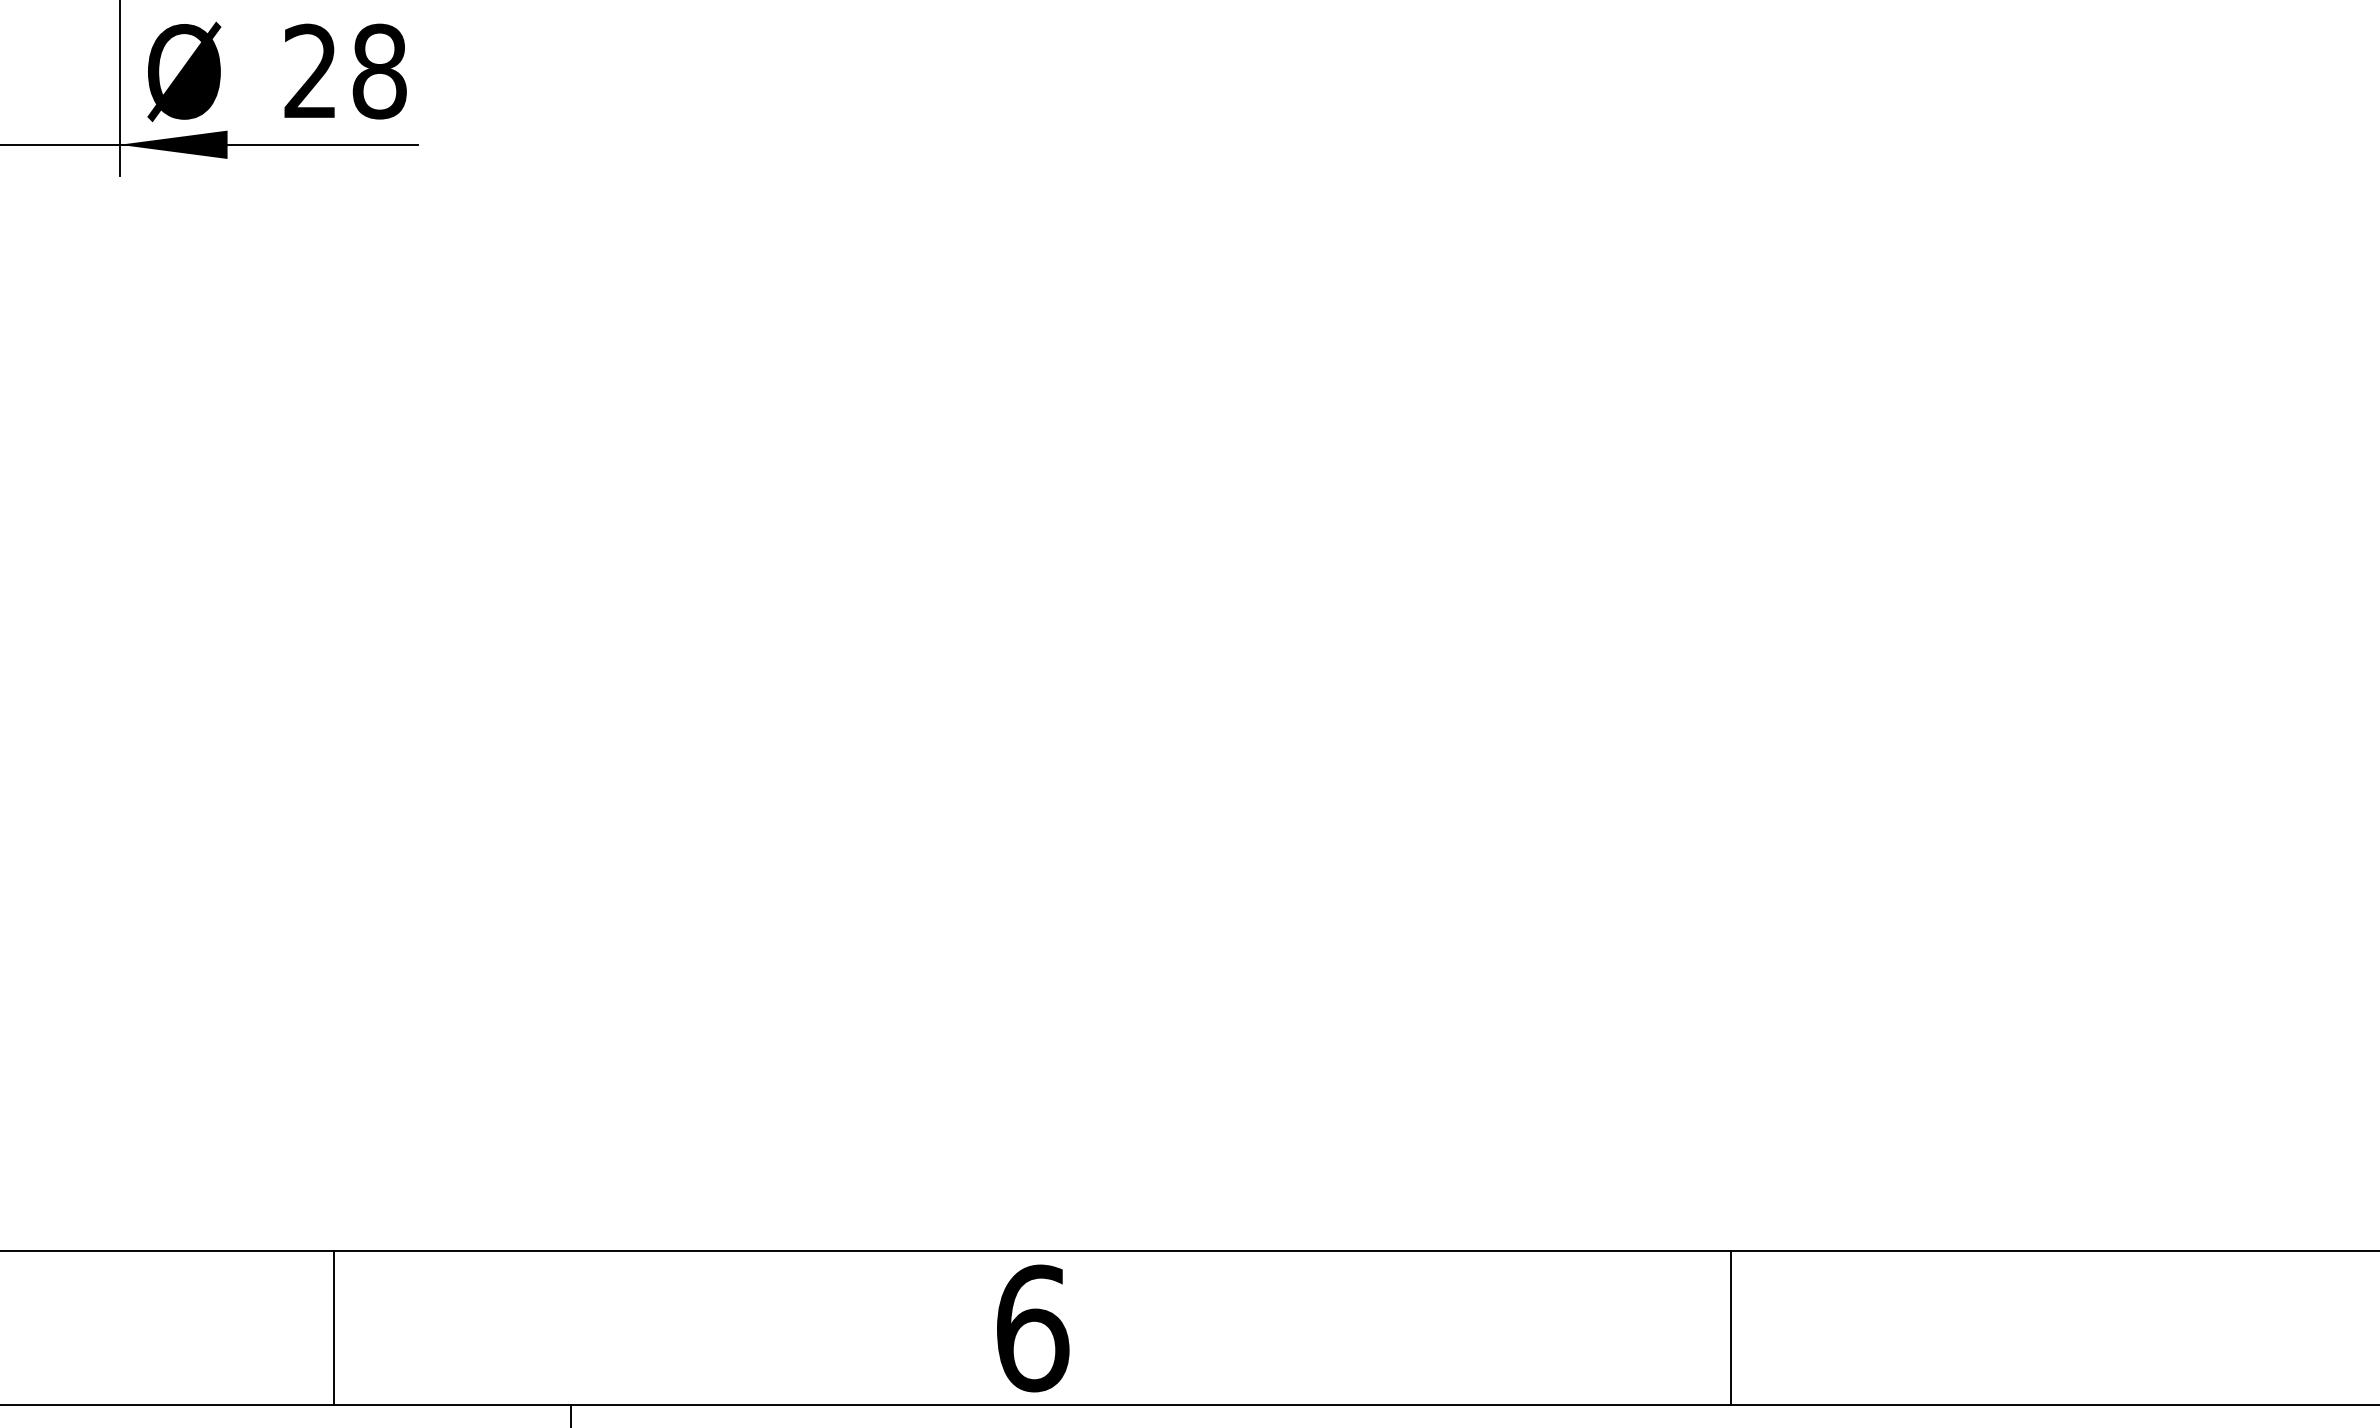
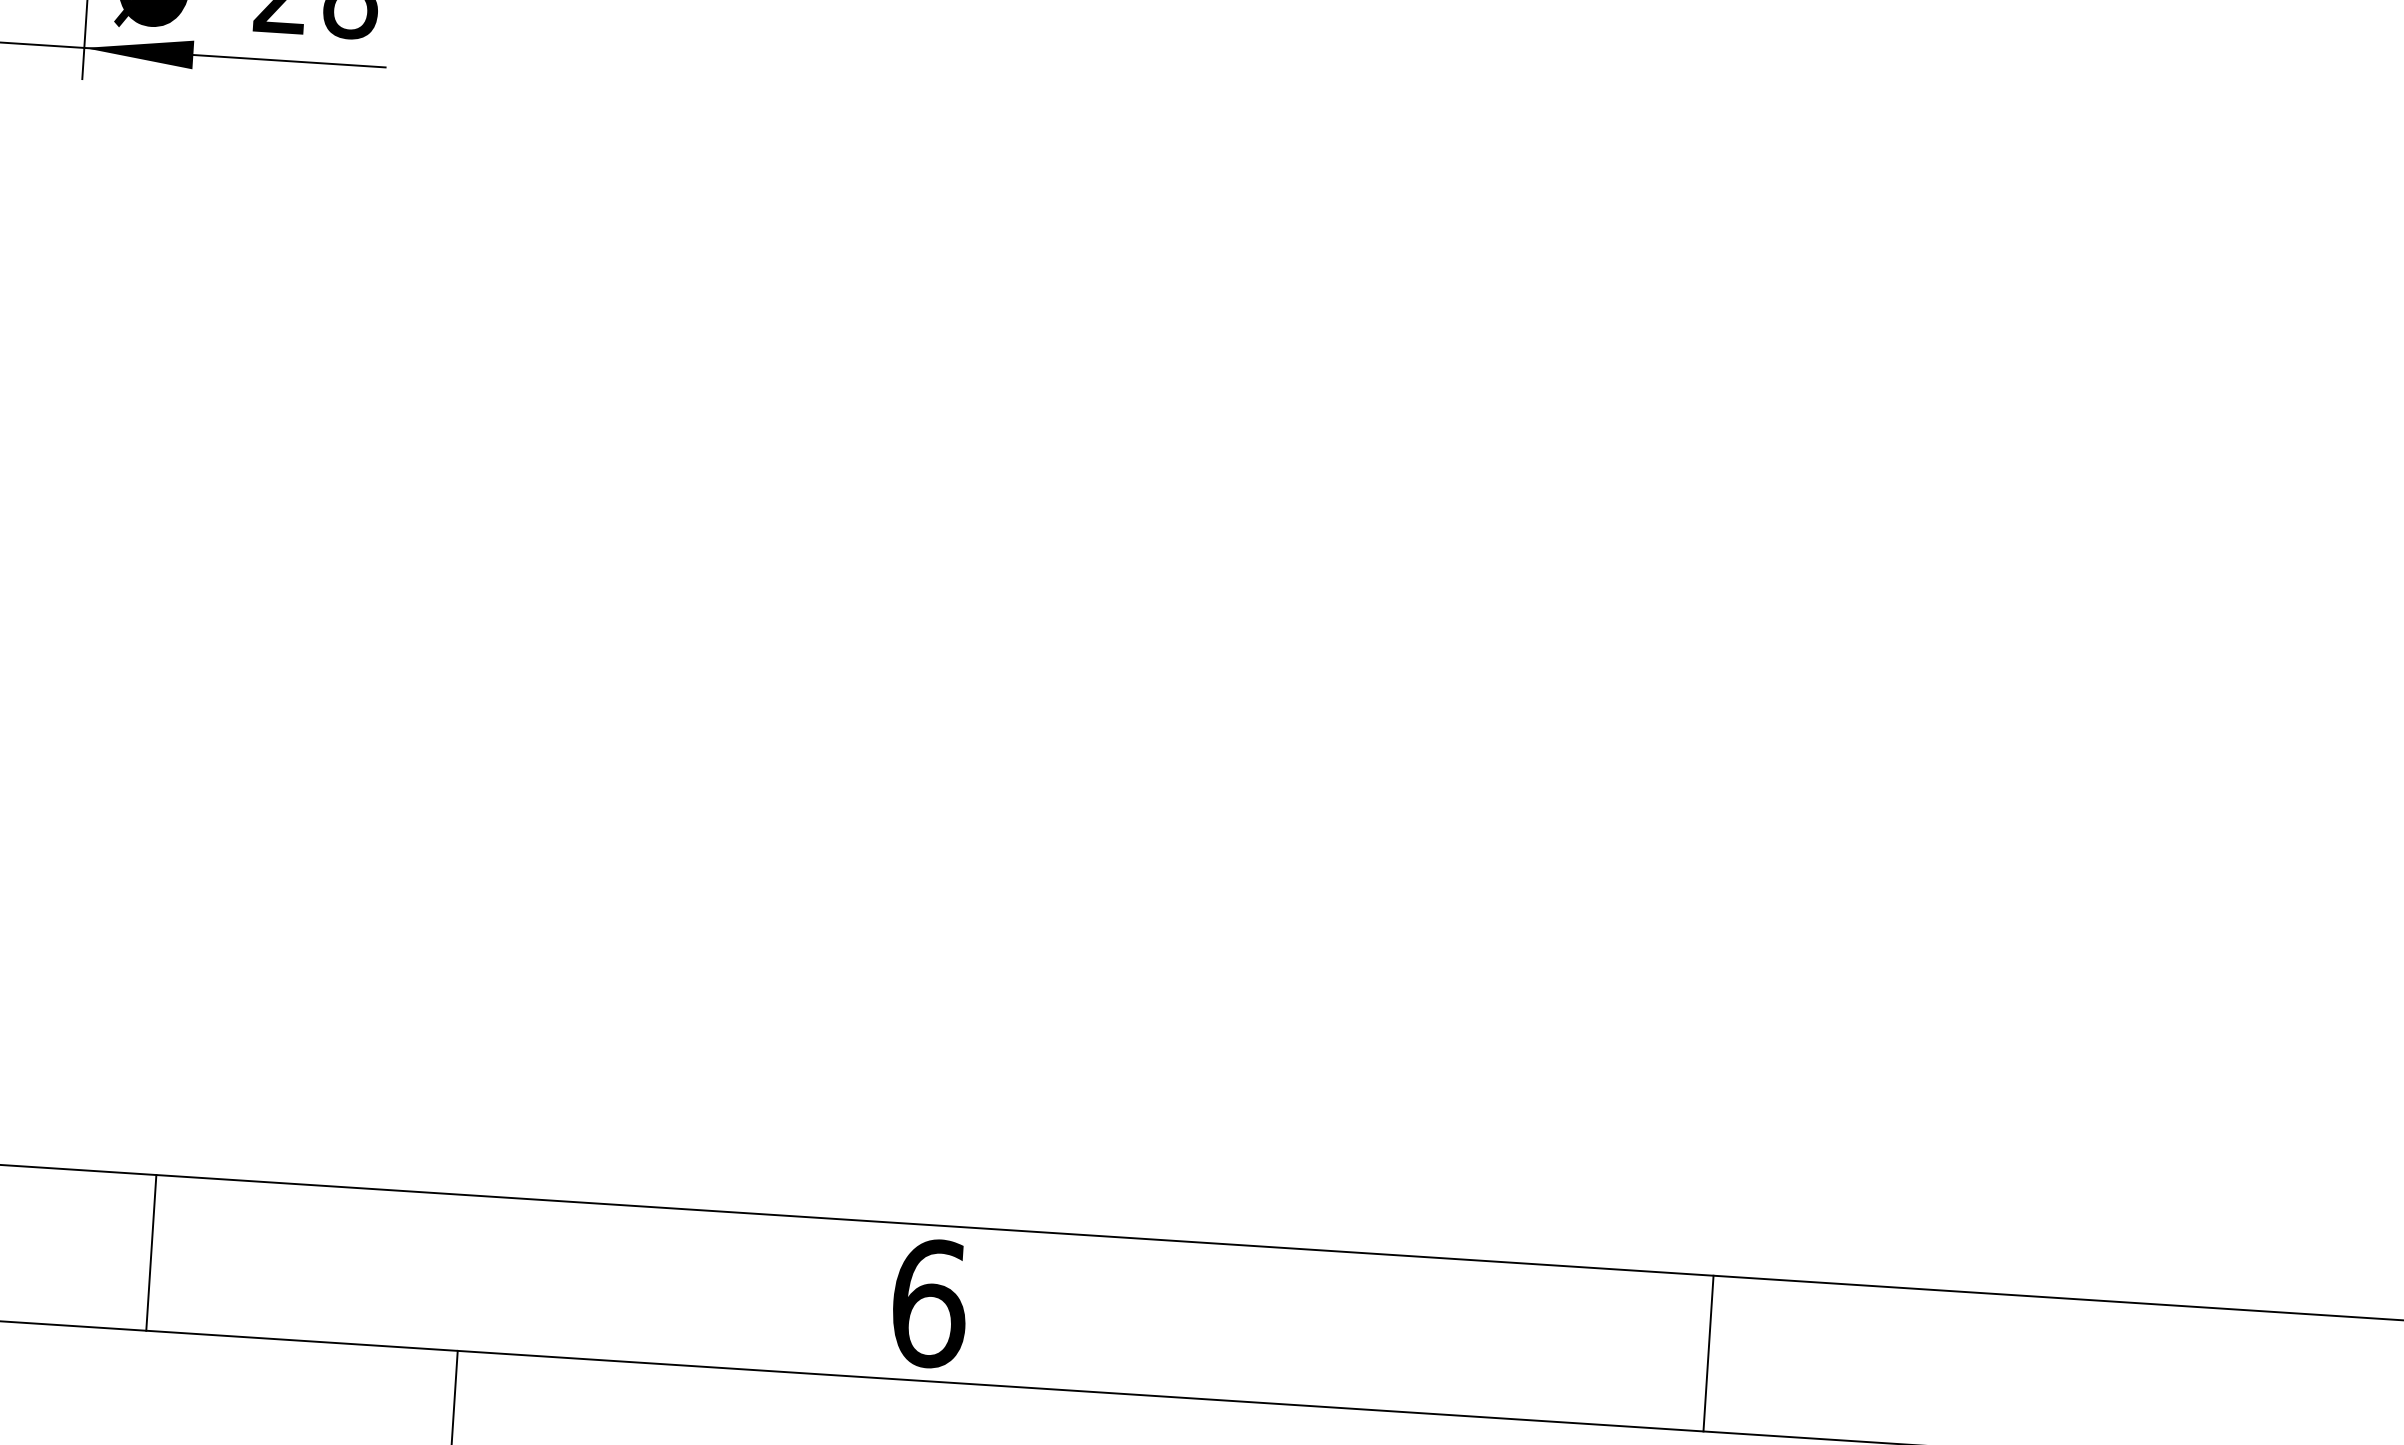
line: (333, 1328) -> (151, 1253), moved
line: (1730, 1328) -> (1708, 1353), moved

